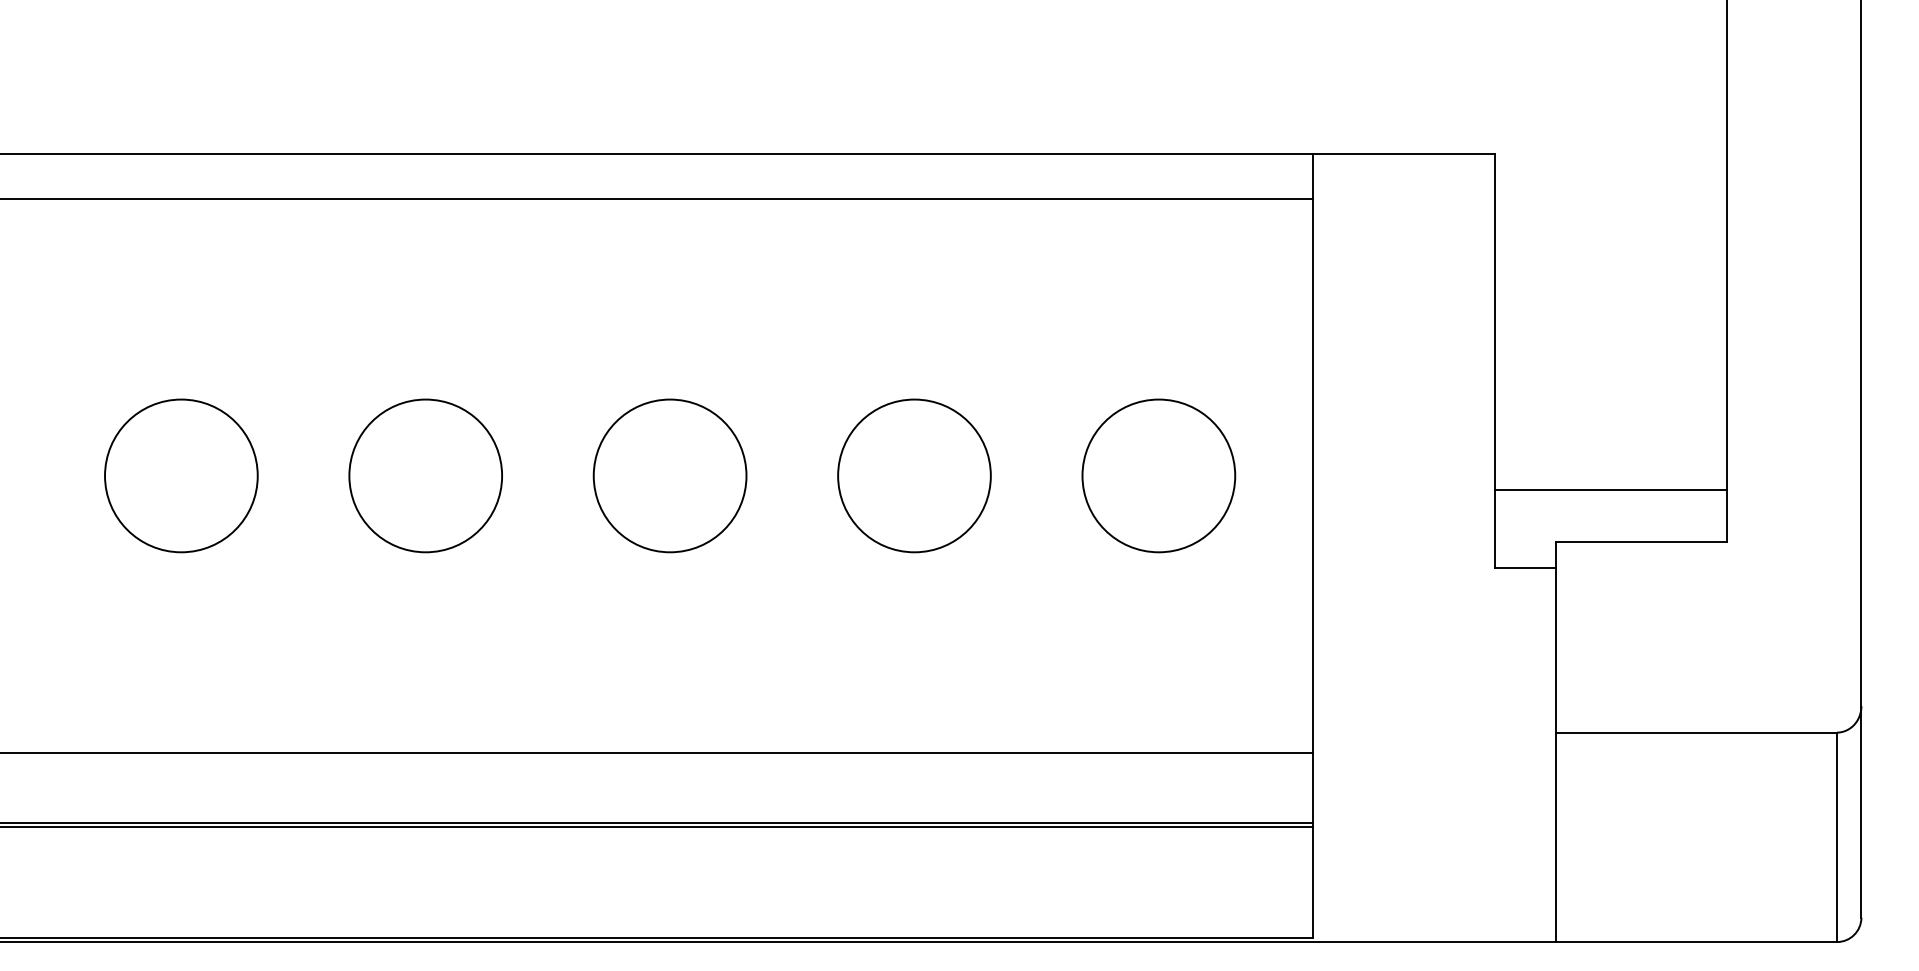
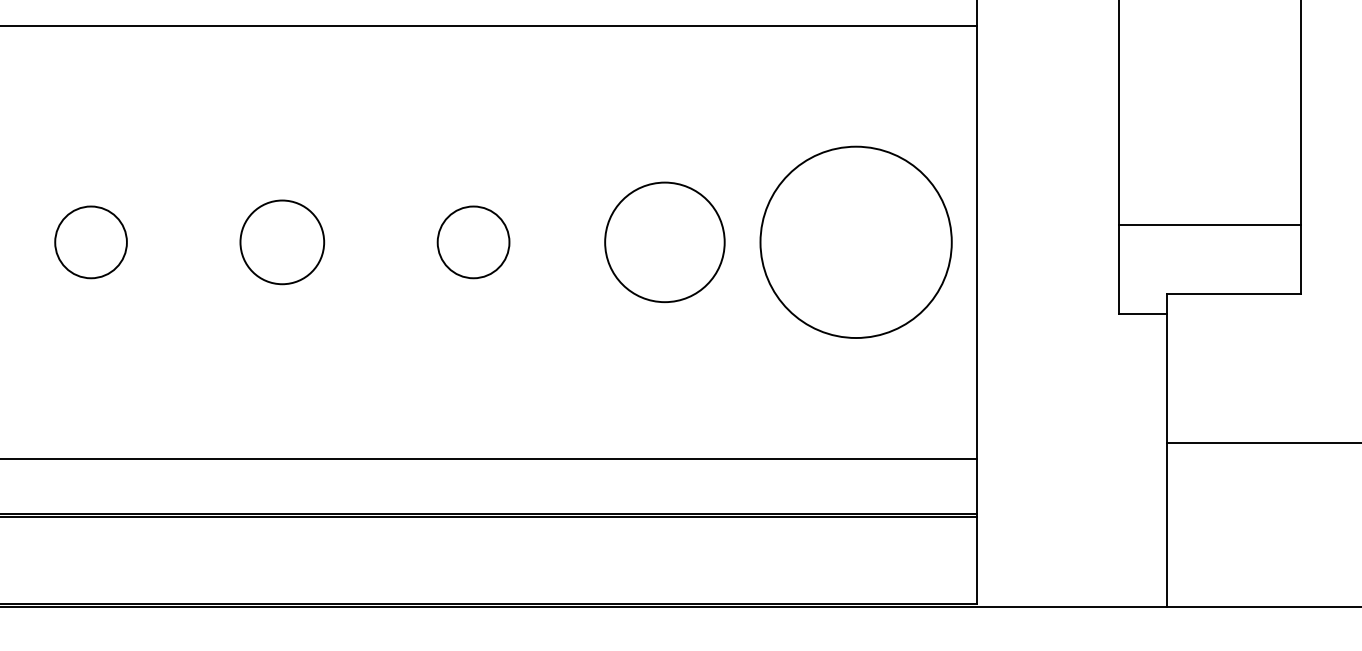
circle: (181, 475) -> (91, 242), size x0.6
circle: (425, 475) -> (282, 242), size x0.7
circle: (669, 475) -> (473, 242), size x0.6
circle: (1158, 475) -> (855, 242), size x1.6
line: (1610, 489) -> (1209, 224), moved

